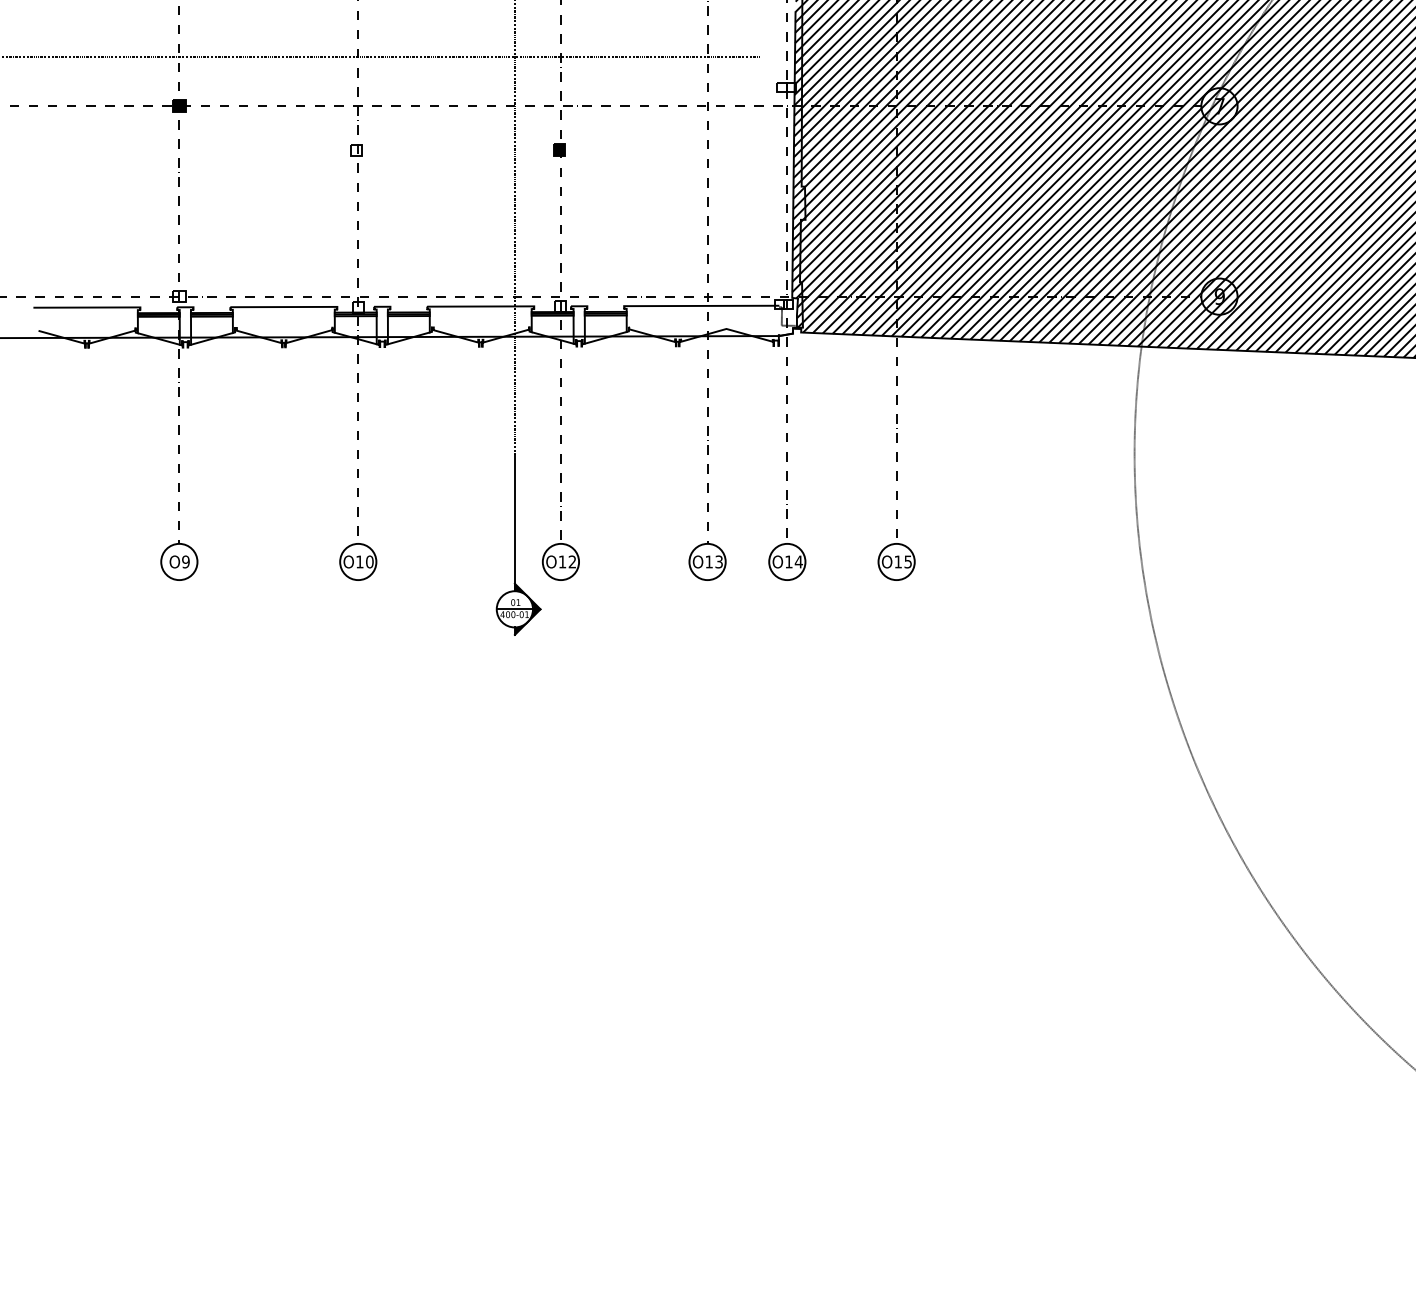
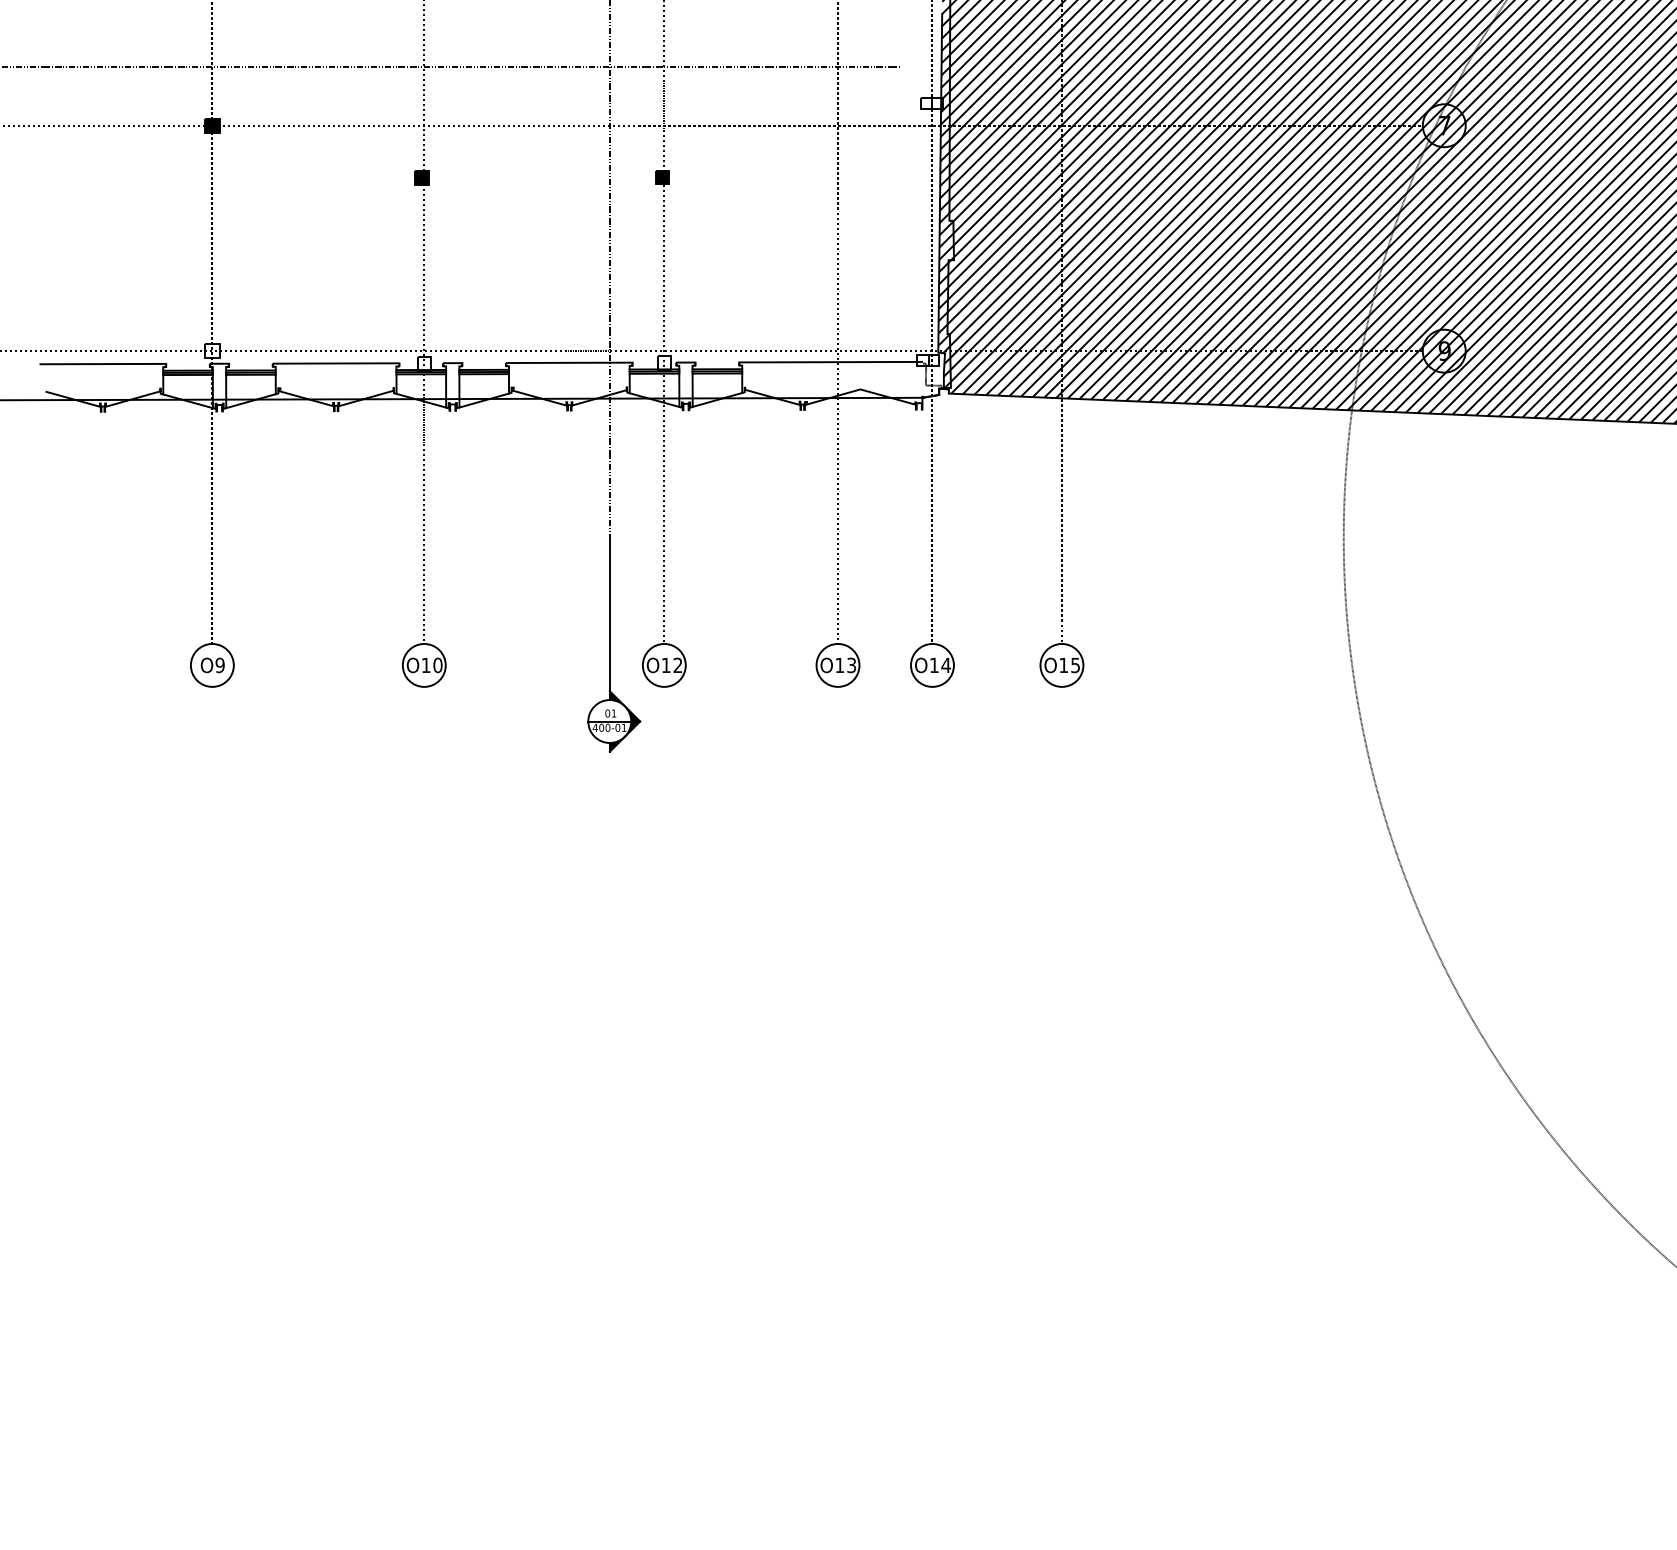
fill: (355, 150) -> (421, 177), added

